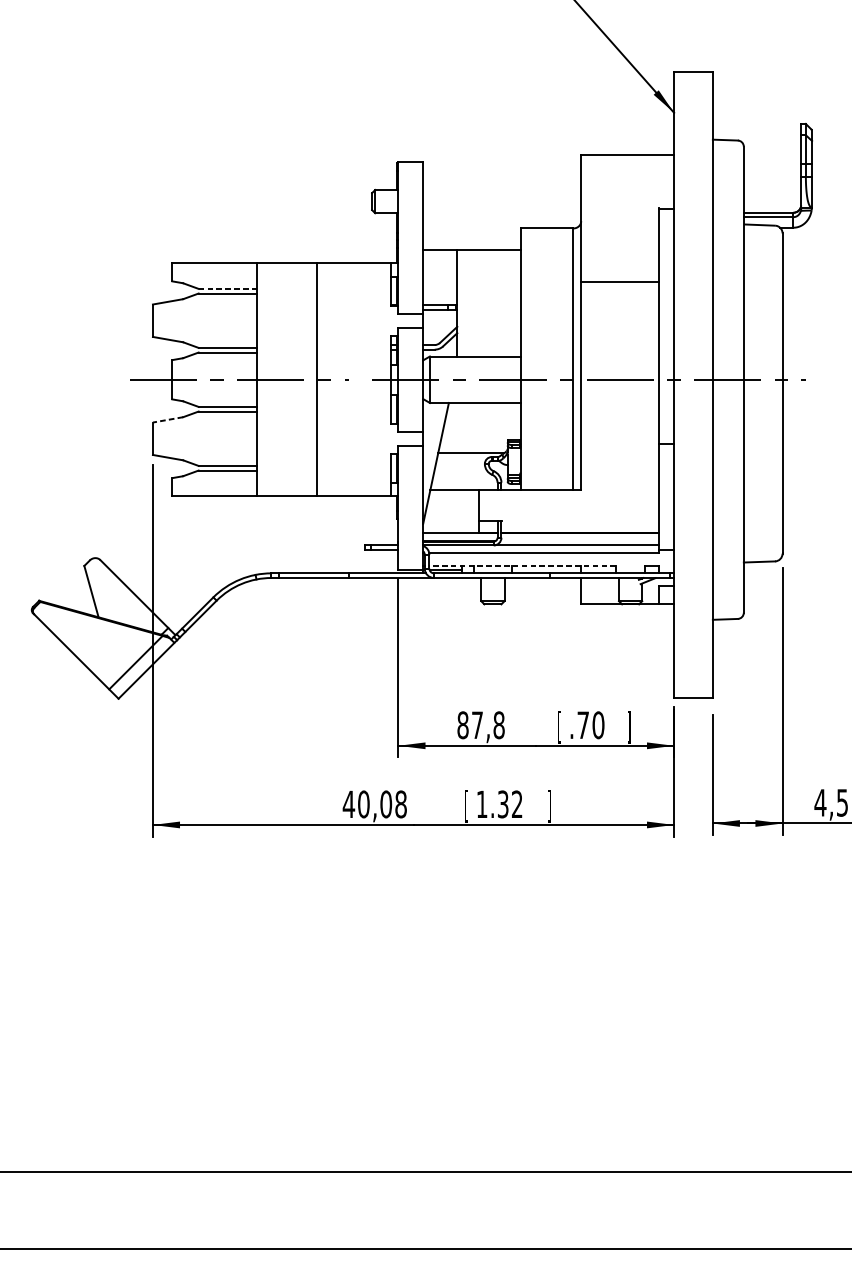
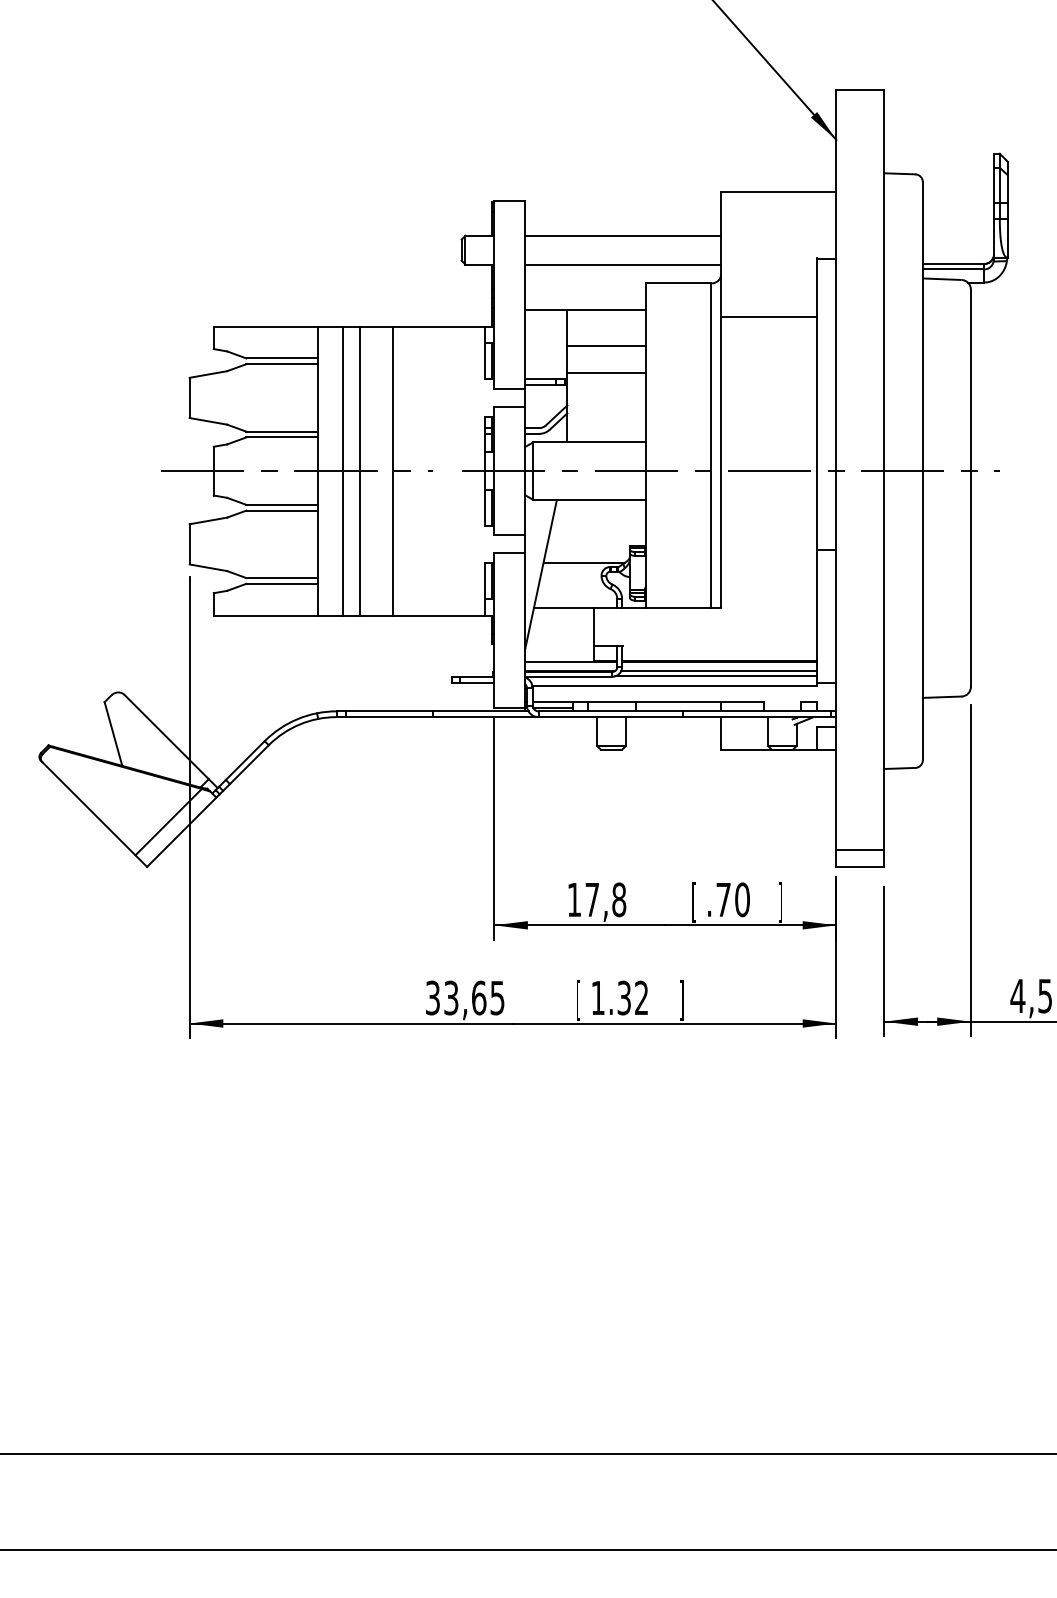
line: (502, 189) -> (623, 235), added
line: (502, 213) -> (623, 264), added
line: (488, 278) -> (606, 345), added
line: (620, 282) -> (769, 317), moved
line: (227, 288) -> (282, 358), dashed -> solid
line: (488, 301) -> (606, 373), added
line: (276, 379) -> (343, 470), added
line: (289, 379) -> (359, 470), added
line: (167, 420) -> (207, 521), dashed -> solid
line: (579, 541) -> (719, 671), added
line: (522, 565) -> (648, 701), dashed -> solid
line: (693, 685) -> (860, 850), added
text: (463, 725) -> (574, 899), 87,8 -> 17,8
text: (374, 803) -> (464, 997), 40,08 -> 33,65

